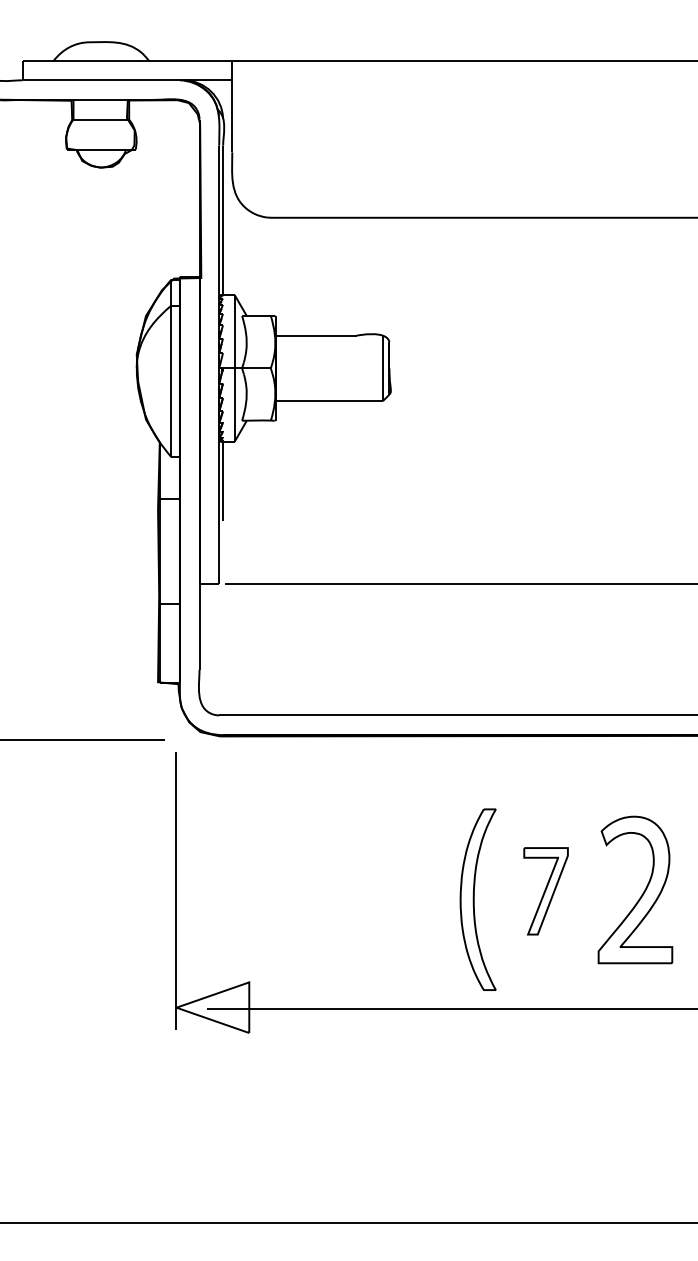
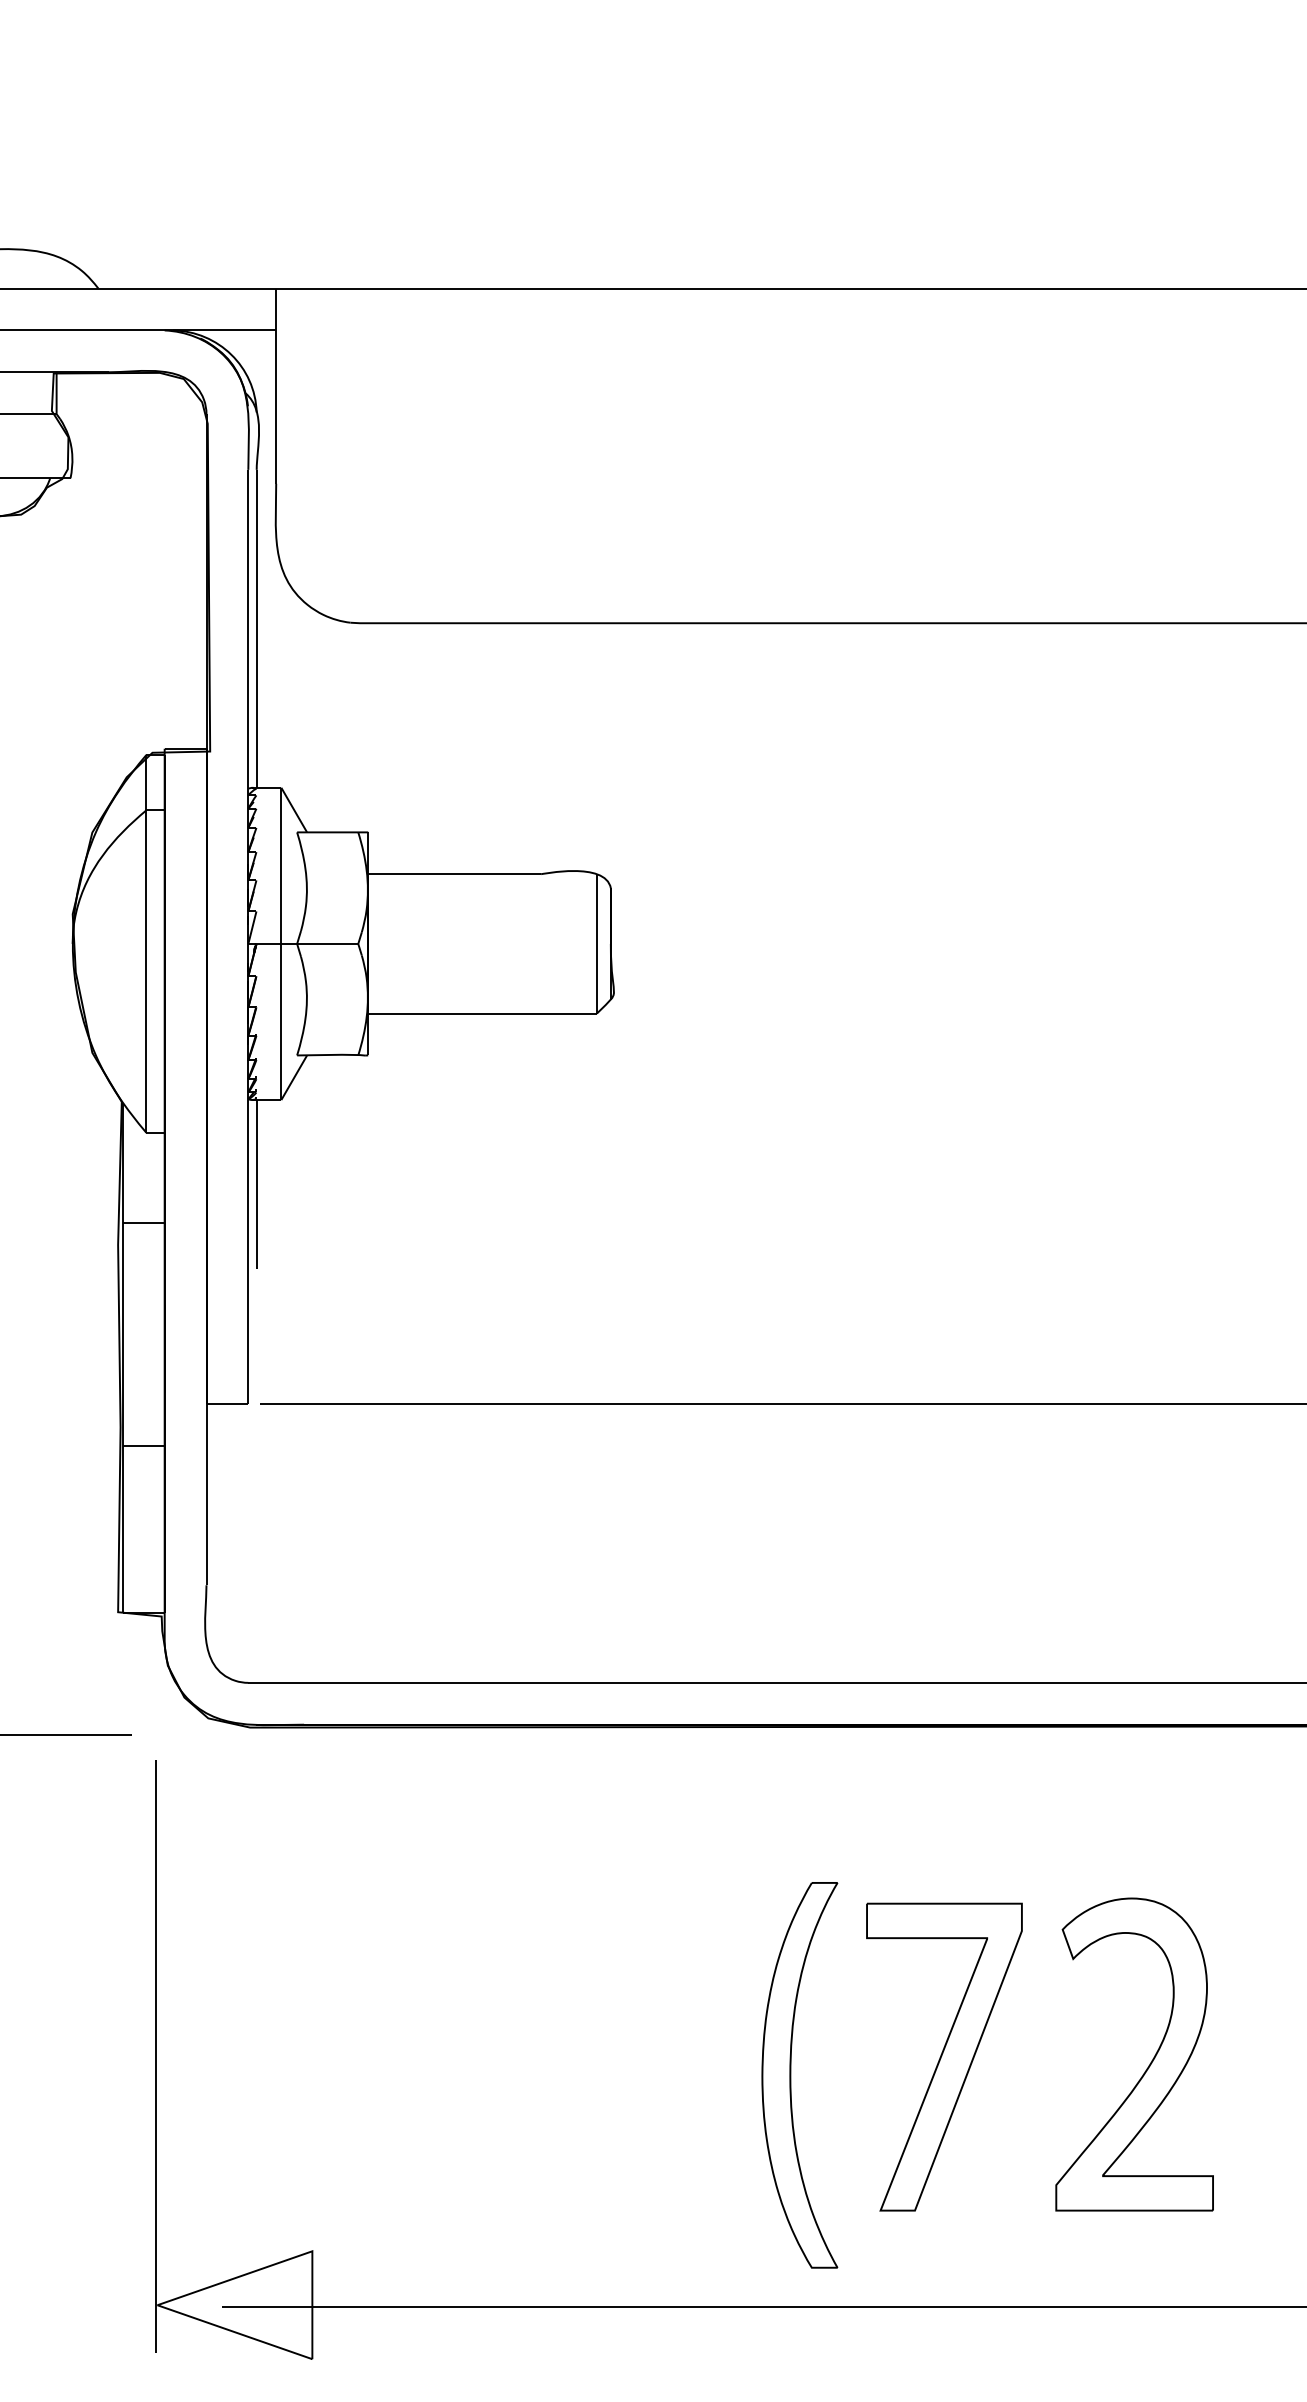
part: (545, 891) -> (943, 2057), size x1.67

